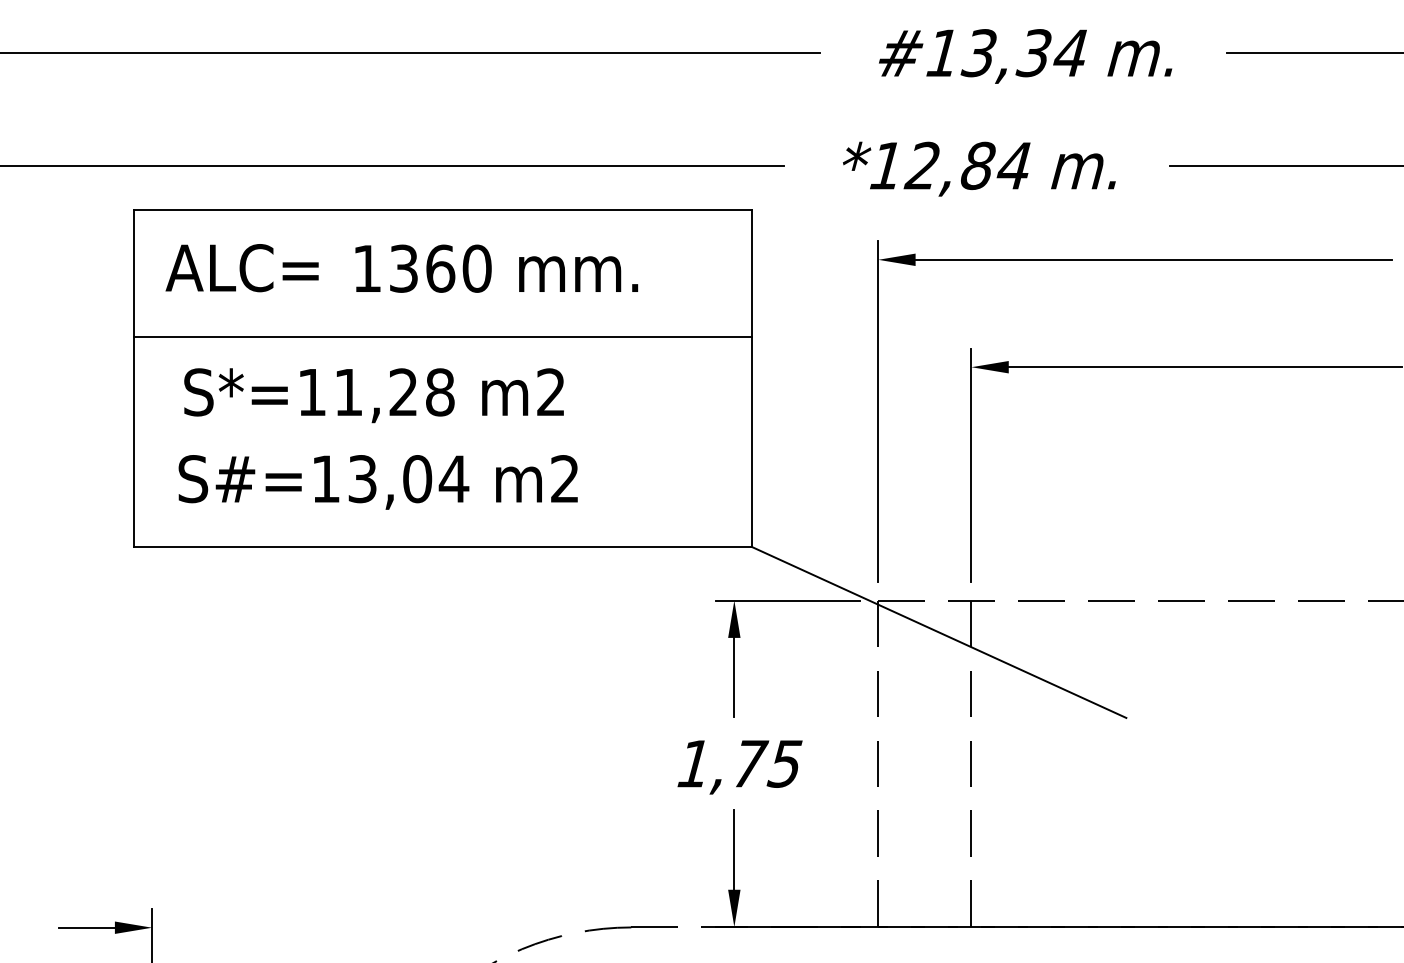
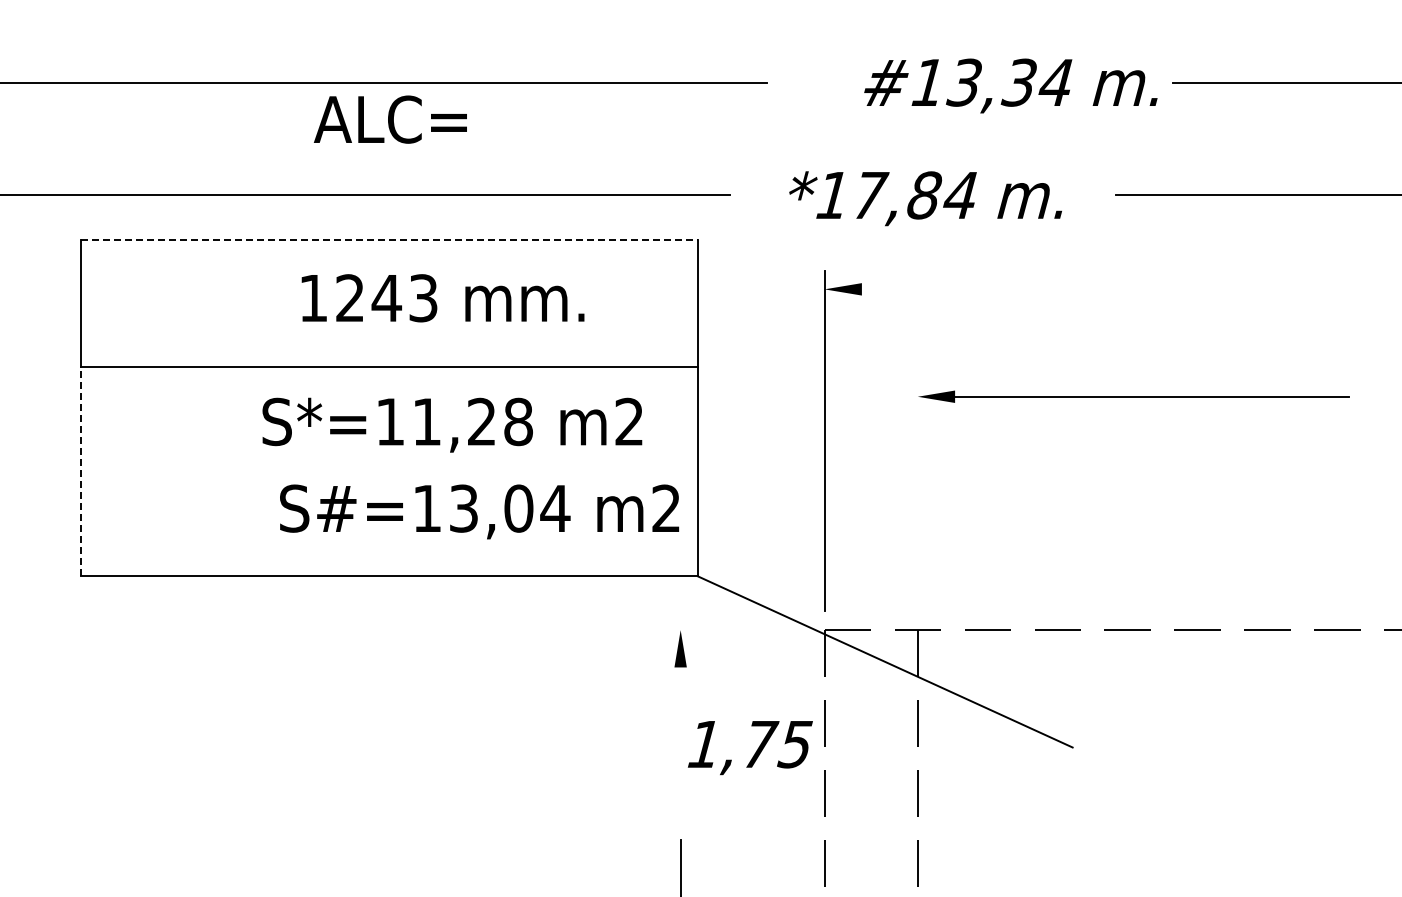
text: (1025, 56) -> (1010, 86), moved
text: (923, 165) -> (869, 195), *12,84 -> *17,84
line: (442, 210) -> (388, 240), solid -> dashed
line: (1153, 259) -> (1099, 289), removed
text: (241, 268) -> (389, 120), moved
text: (440, 268) -> (386, 298), 1360 -> 1243
text: (373, 395) -> (451, 425), moved
line: (134, 442) -> (80, 472), solid -> dashed
line: (971, 464) -> (917, 494), removed
text: (377, 482) -> (478, 512), moved
line: (787, 600) -> (733, 630), removed
line: (734, 677) -> (680, 707), removed
text: (739, 767) -> (749, 748), moved

